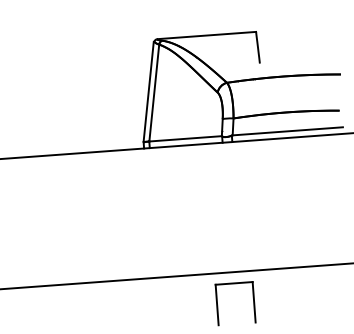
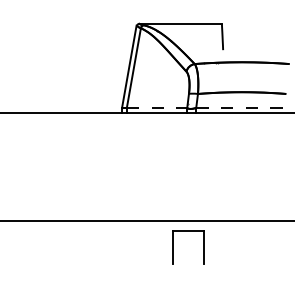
line: (288, 130) -> (242, 107), solid -> dashed
line: (186, 138) -> (157, 107), solid -> dashed

